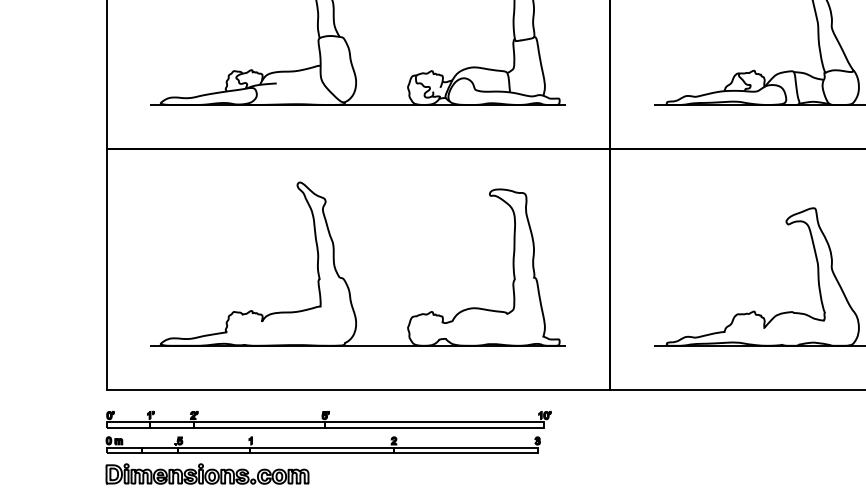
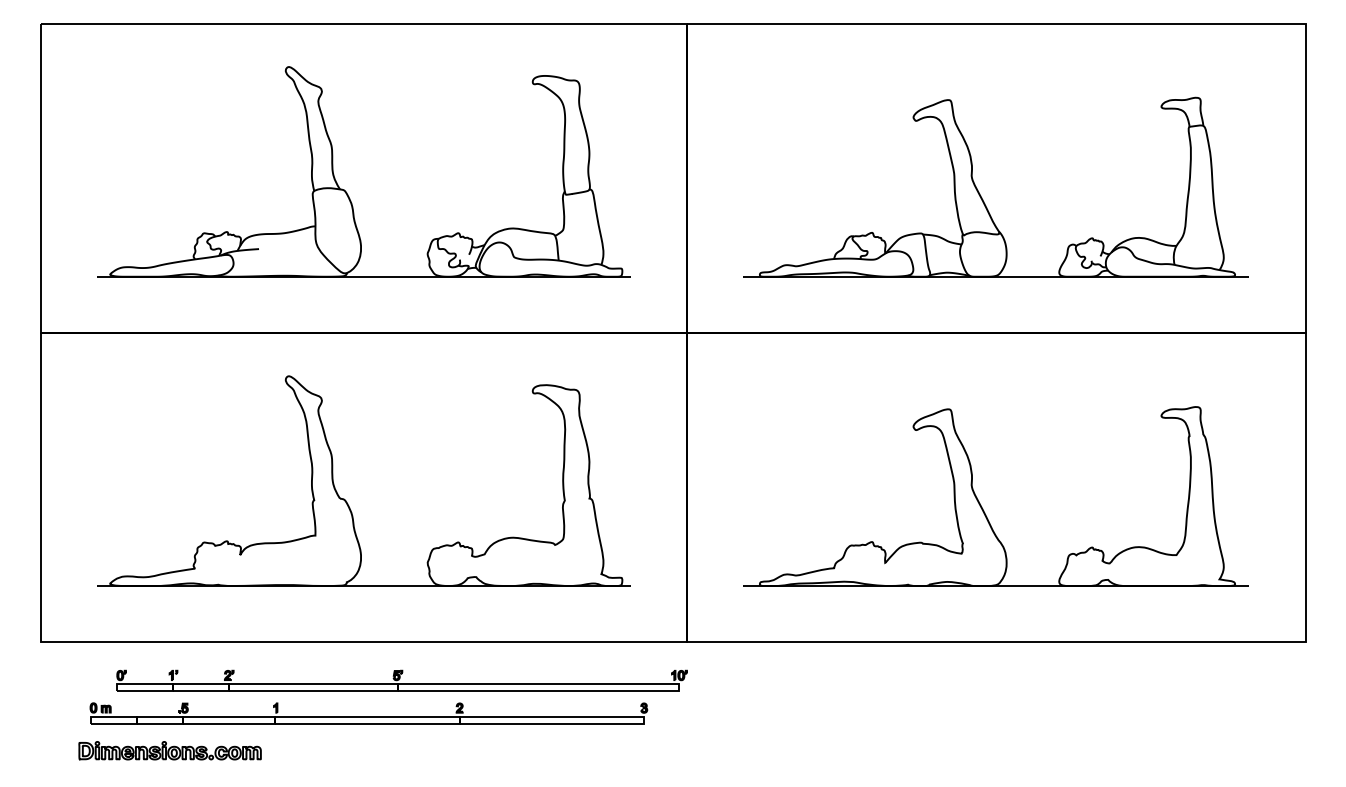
part: (328, 419) -> (401, 680), moved
part: (323, 445) -> (368, 713), moved
part: (206, 473) -> (169, 750), size x0.7

